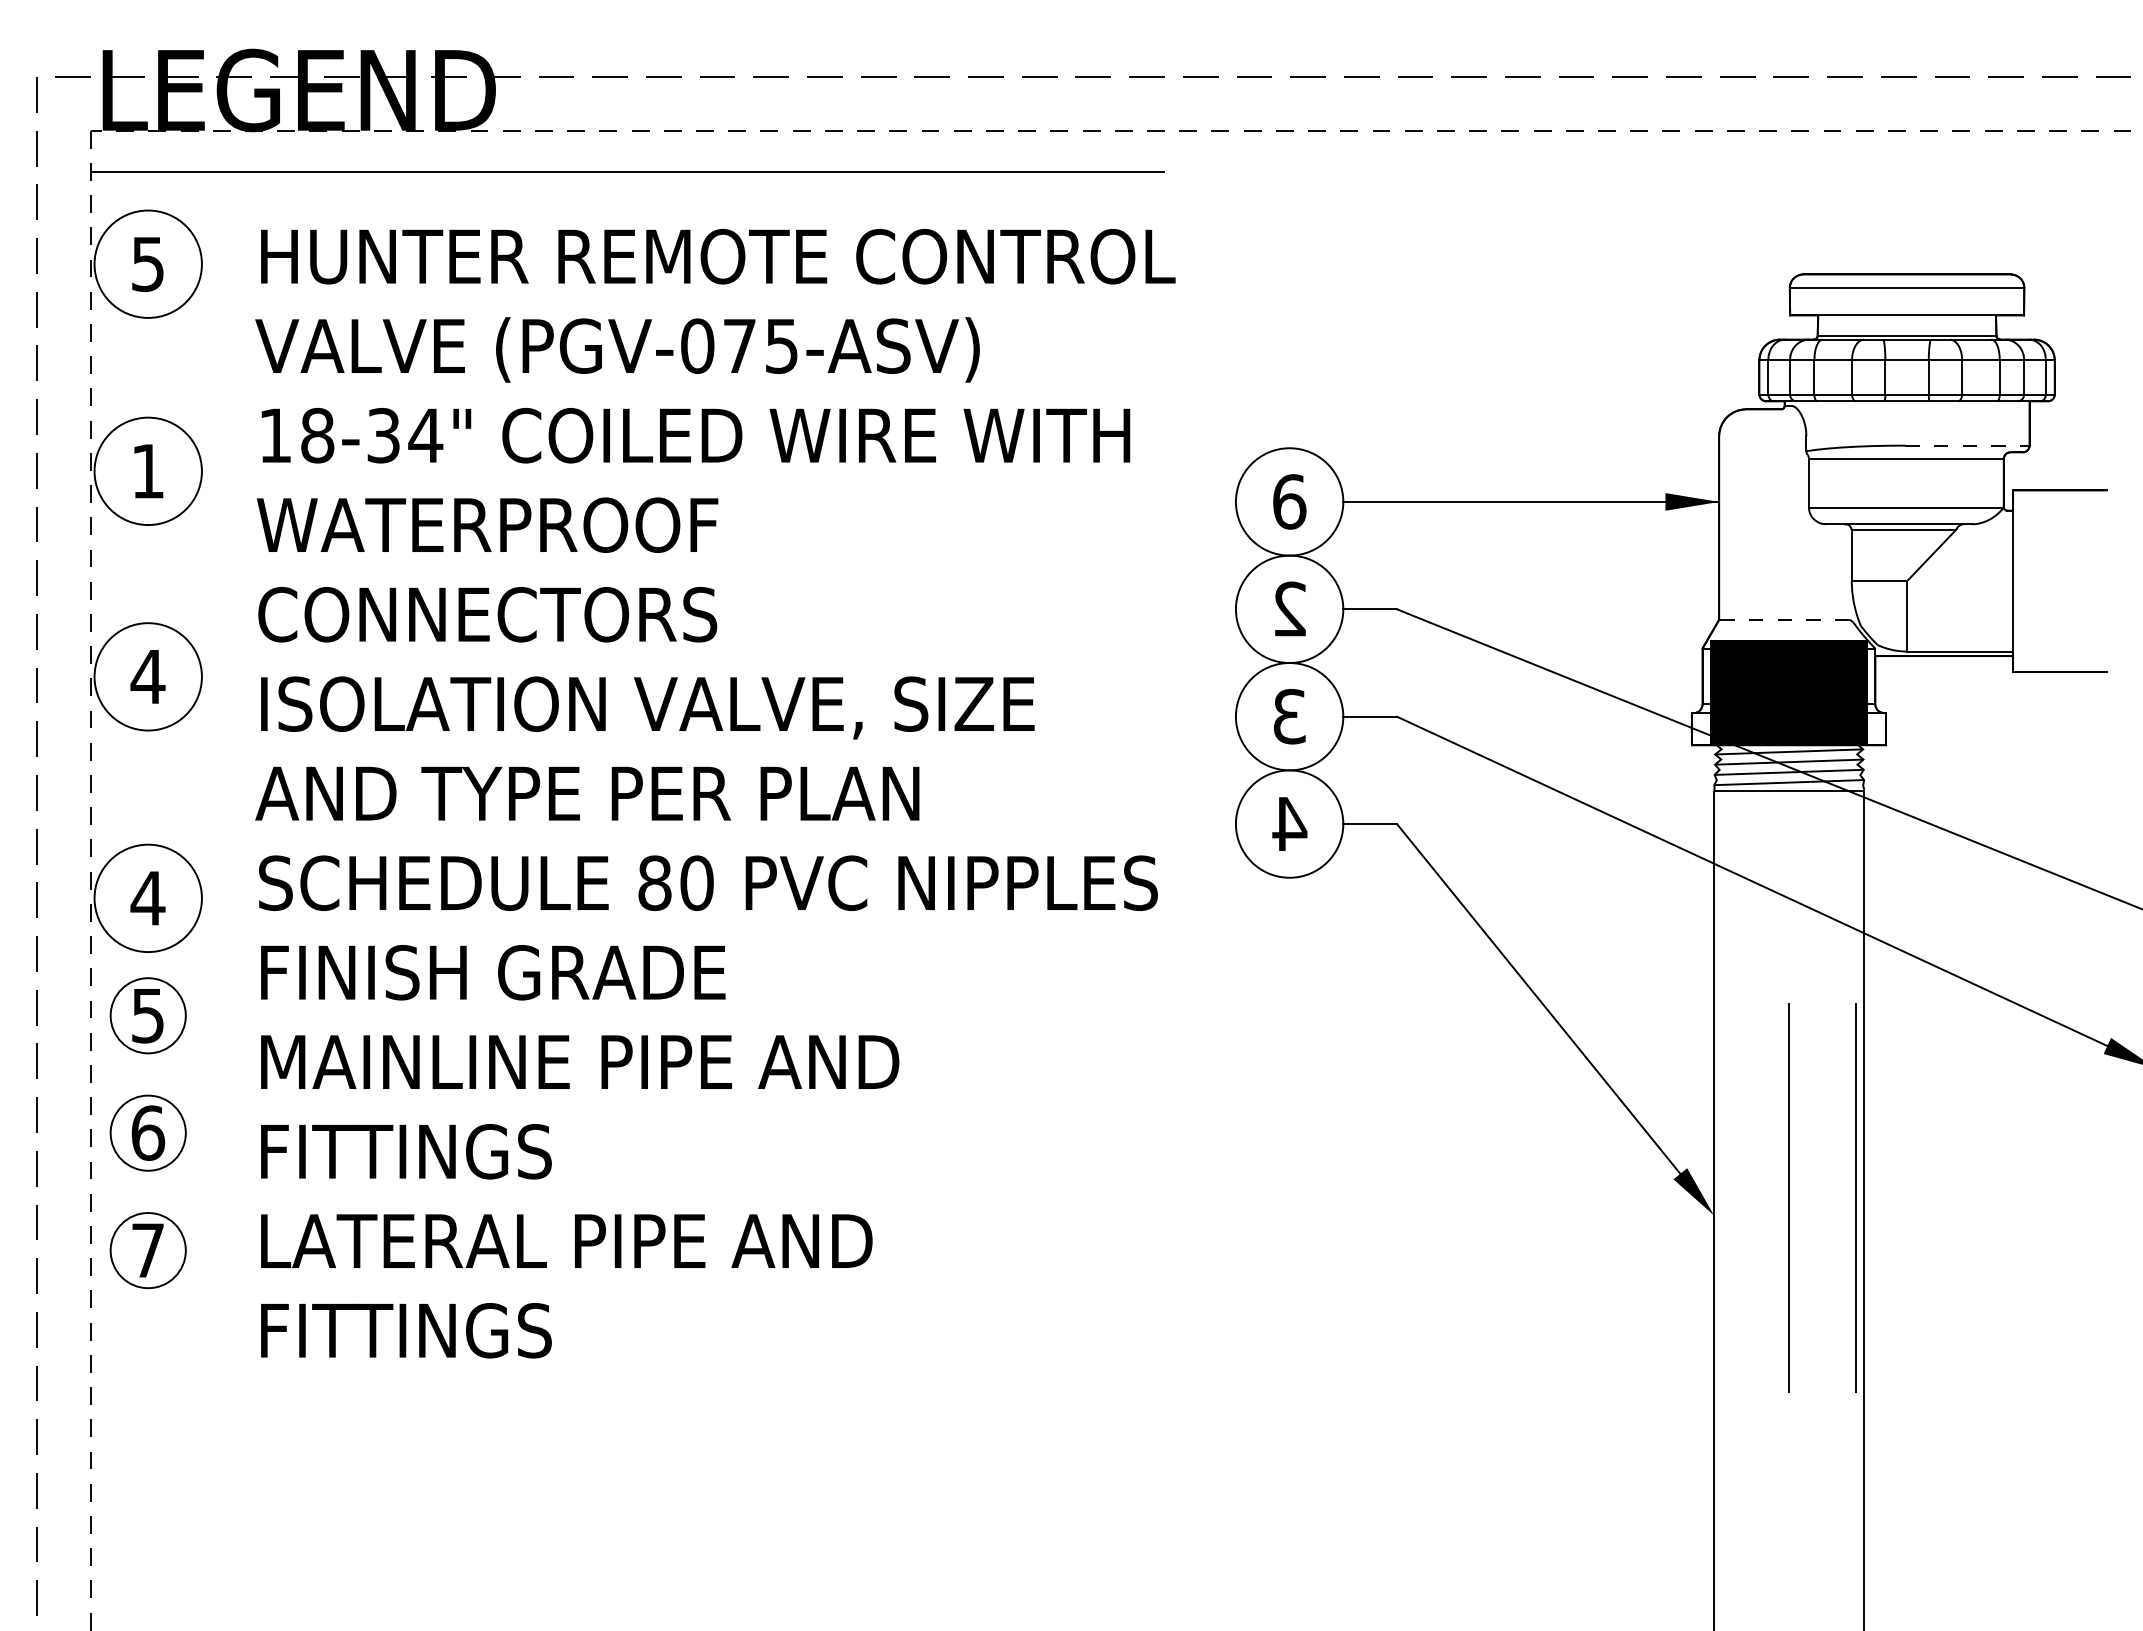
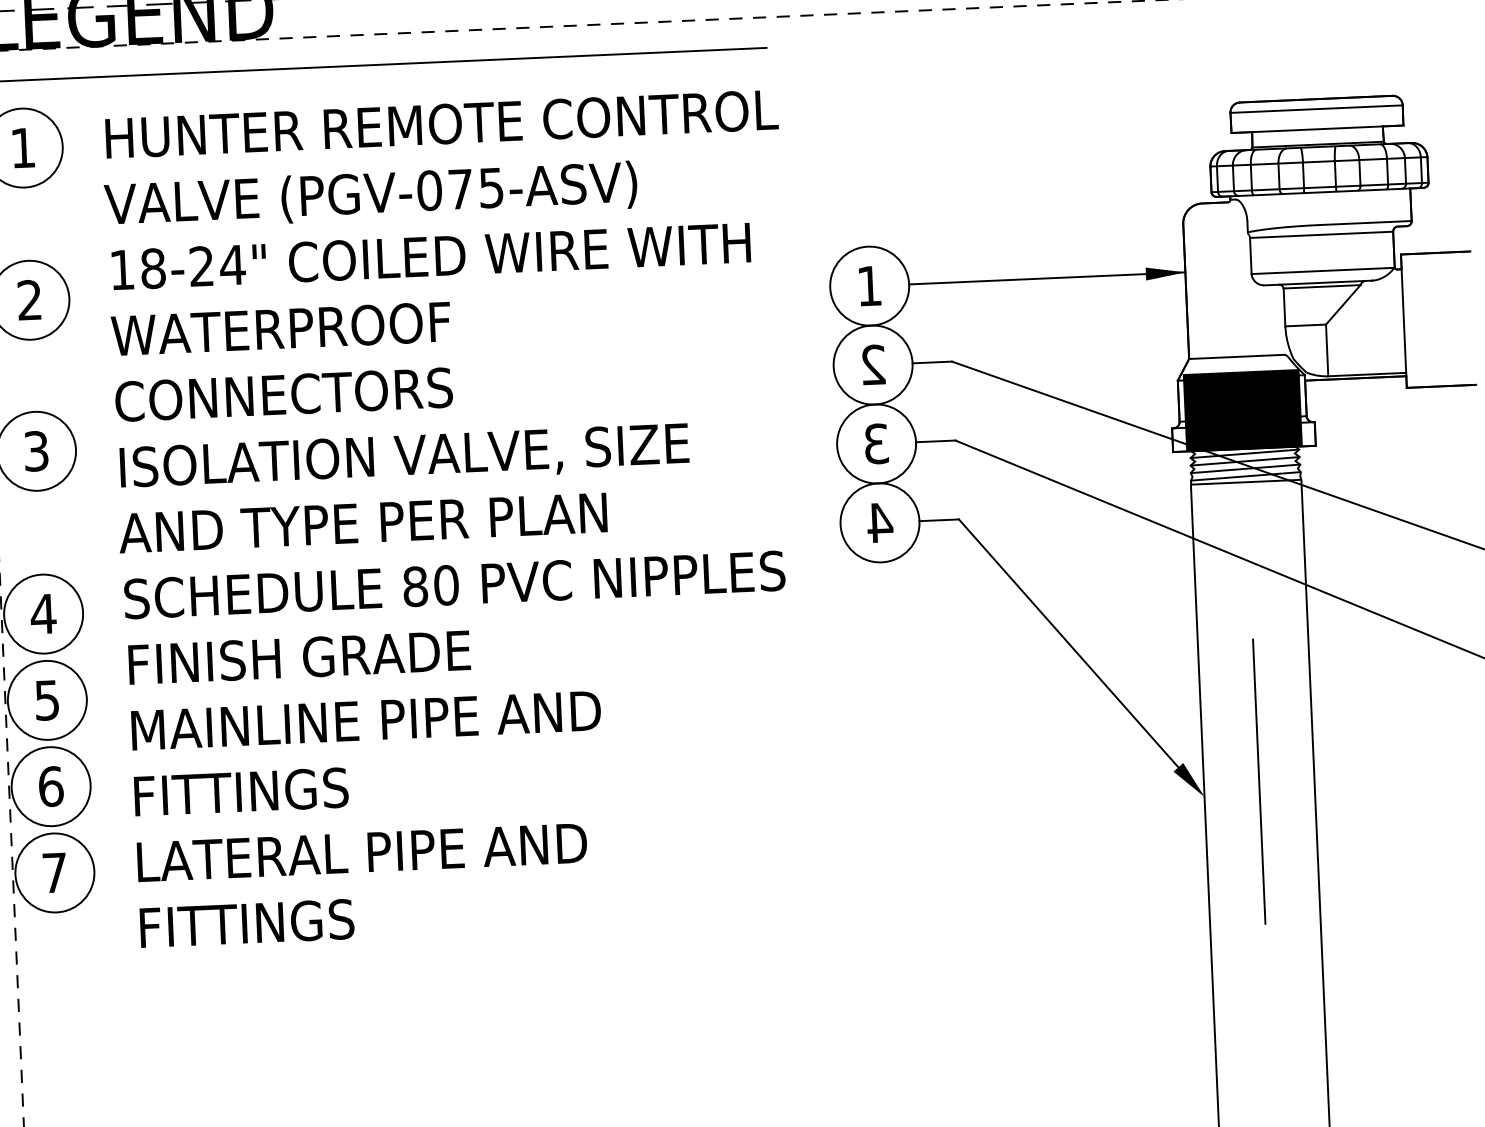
text: (147, 264) -> (22, 148), 5 -> 1
text: (383, 435) -> (201, 266), 18-34" -> 18-24"
line: (1967, 445) -> (1366, 222), dashed -> solid
text: (147, 470) -> (29, 299), 1 -> 2
text: (1289, 501) -> (869, 285), 6 -> 1
line: (1783, 619) -> (1236, 356), dashed -> solid
text: (147, 676) -> (35, 451), 4 -> 3
circle: (147, 1015) -> (46, 700), size x1.43
circle: (147, 1132) -> (50, 786), size x1.43
line: (1855, 1197) -> (1307, 779), removed
circle: (147, 1250) -> (54, 872), size x1.43

